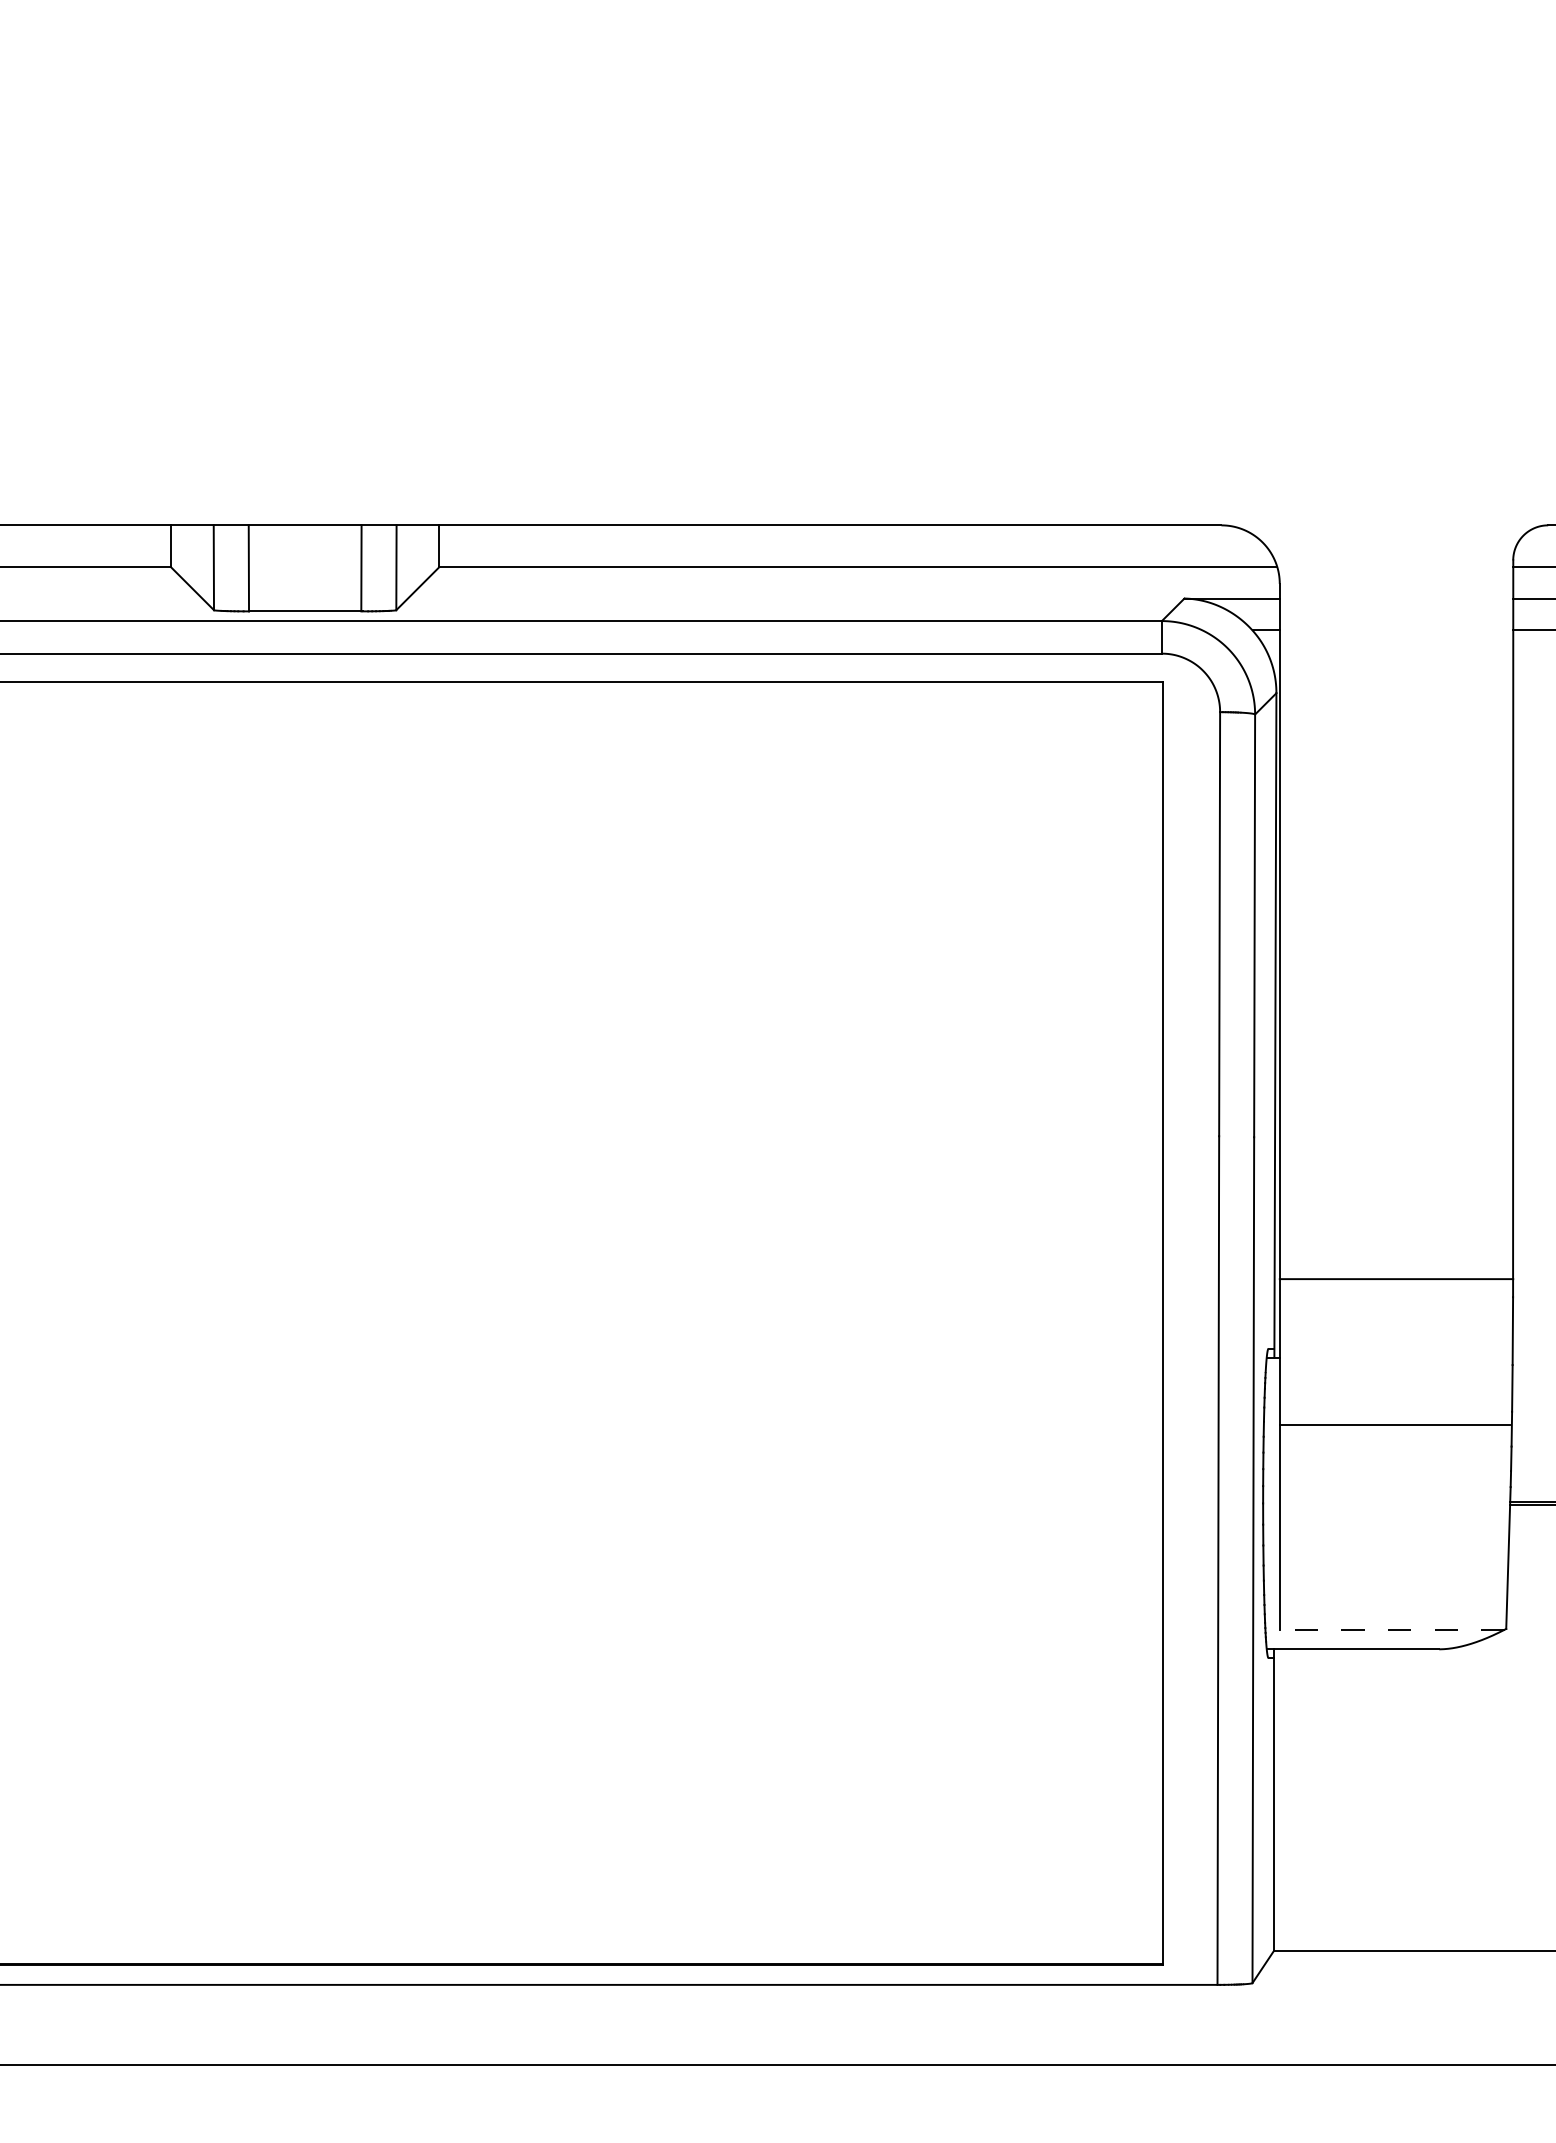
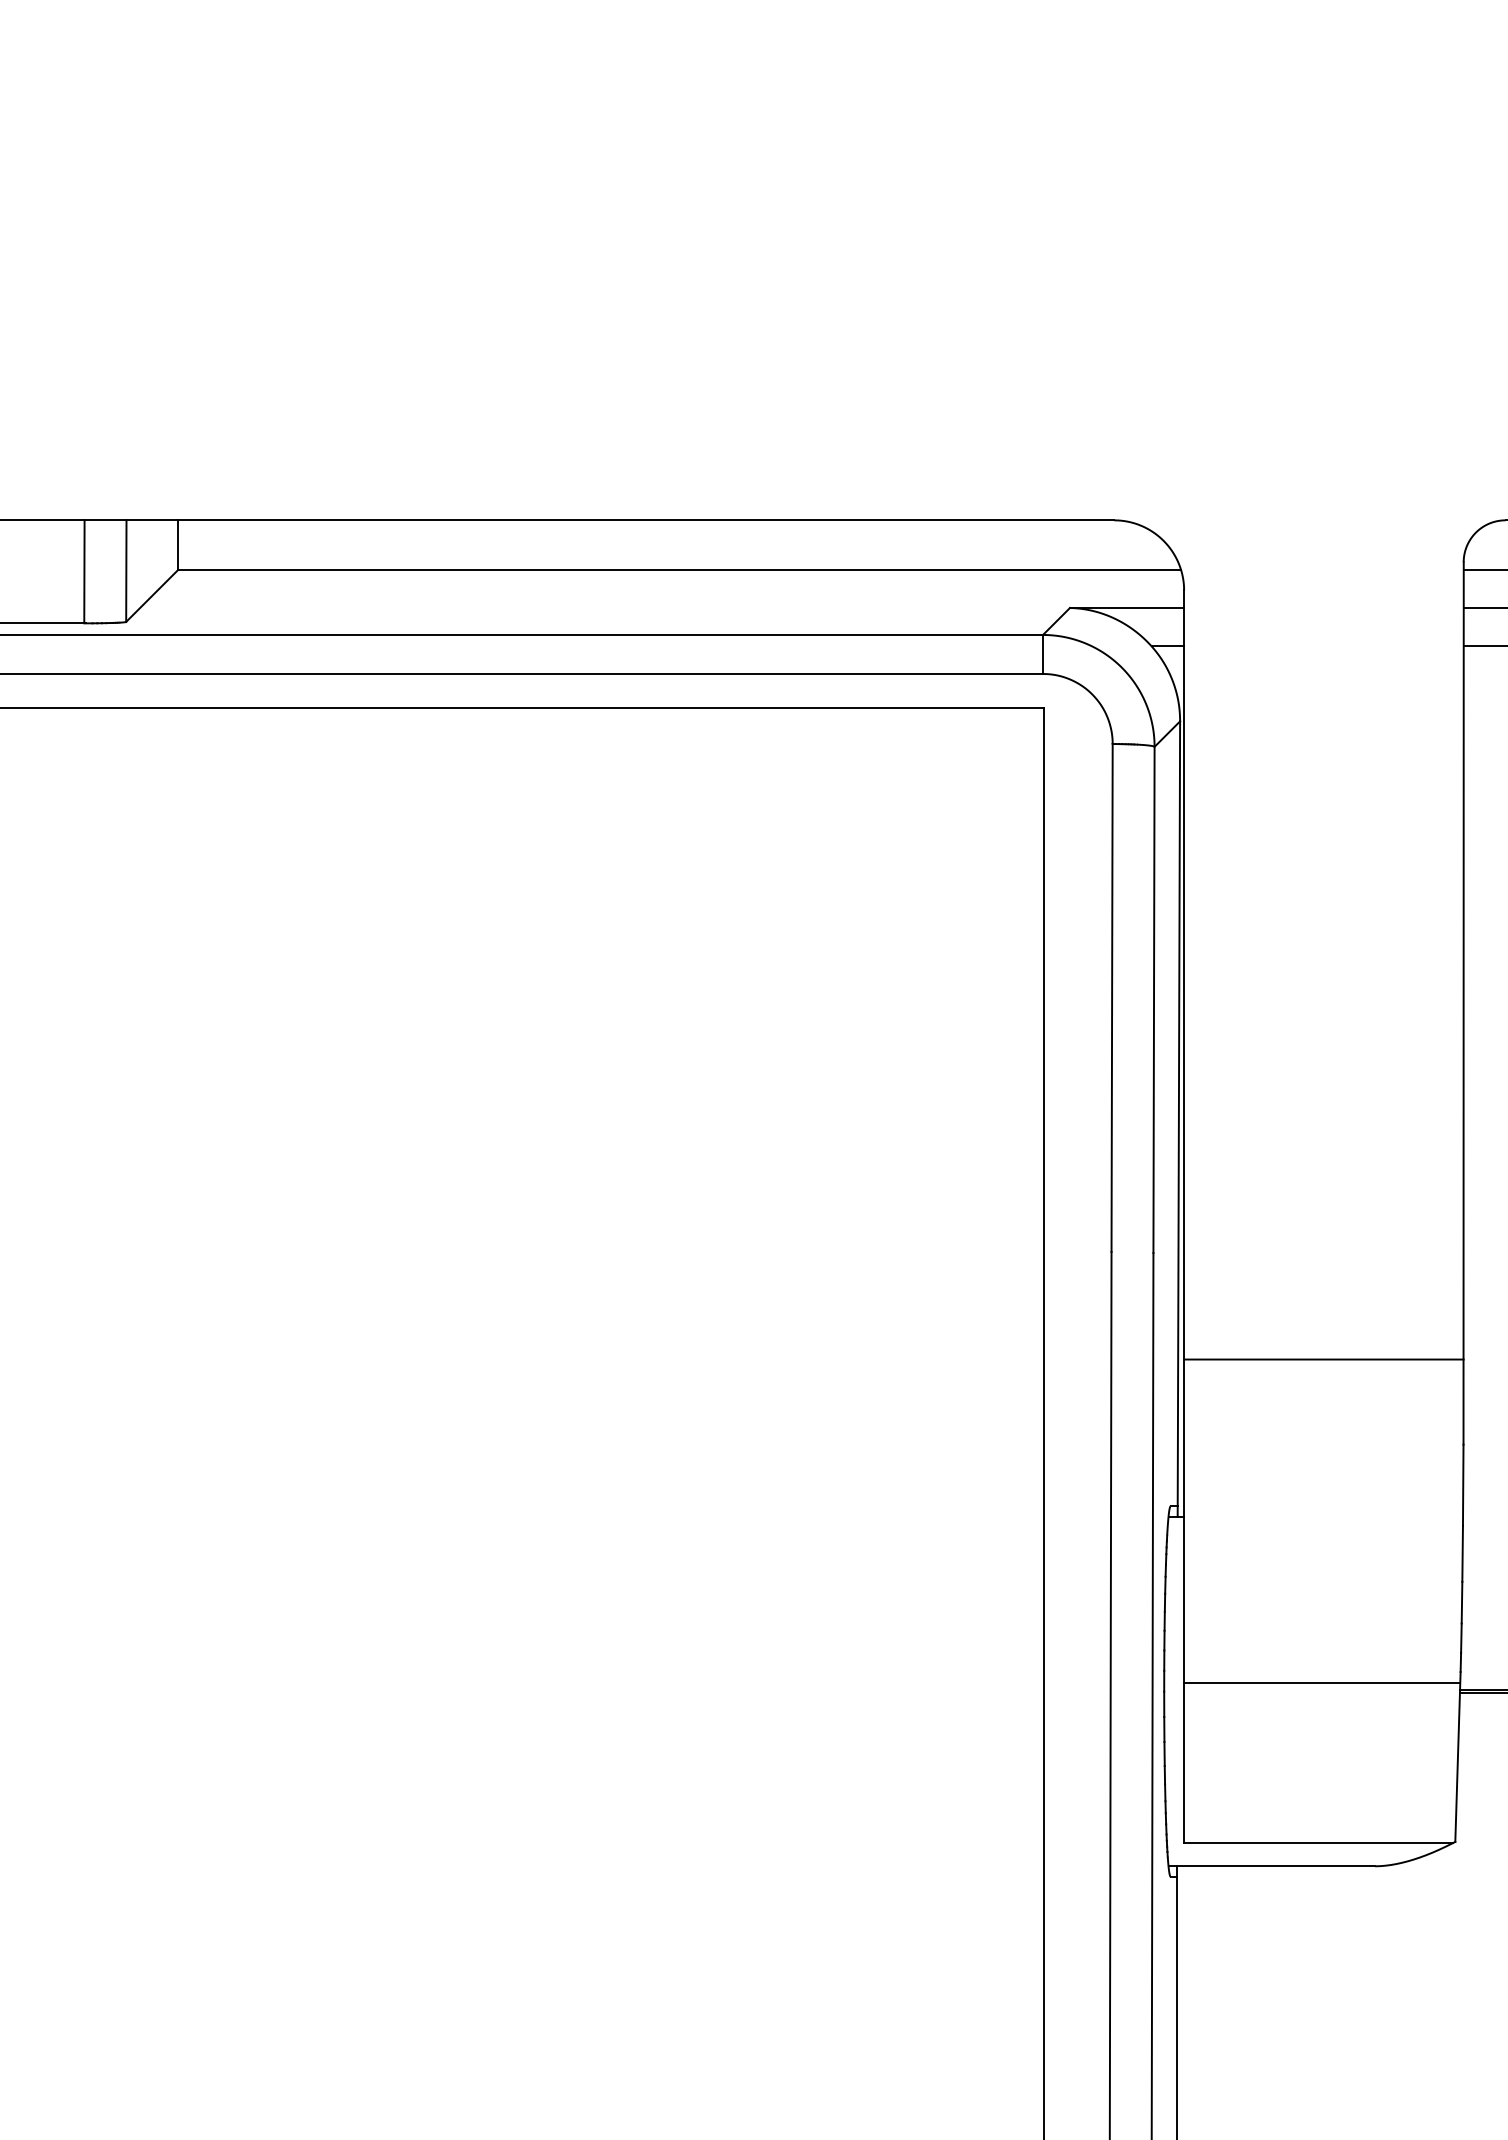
line: (1396, 1279) -> (1323, 1359), moved
line: (1394, 1425) -> (1321, 1683), moved
line: (1391, 1629) -> (1317, 1842), dashed -> solid

